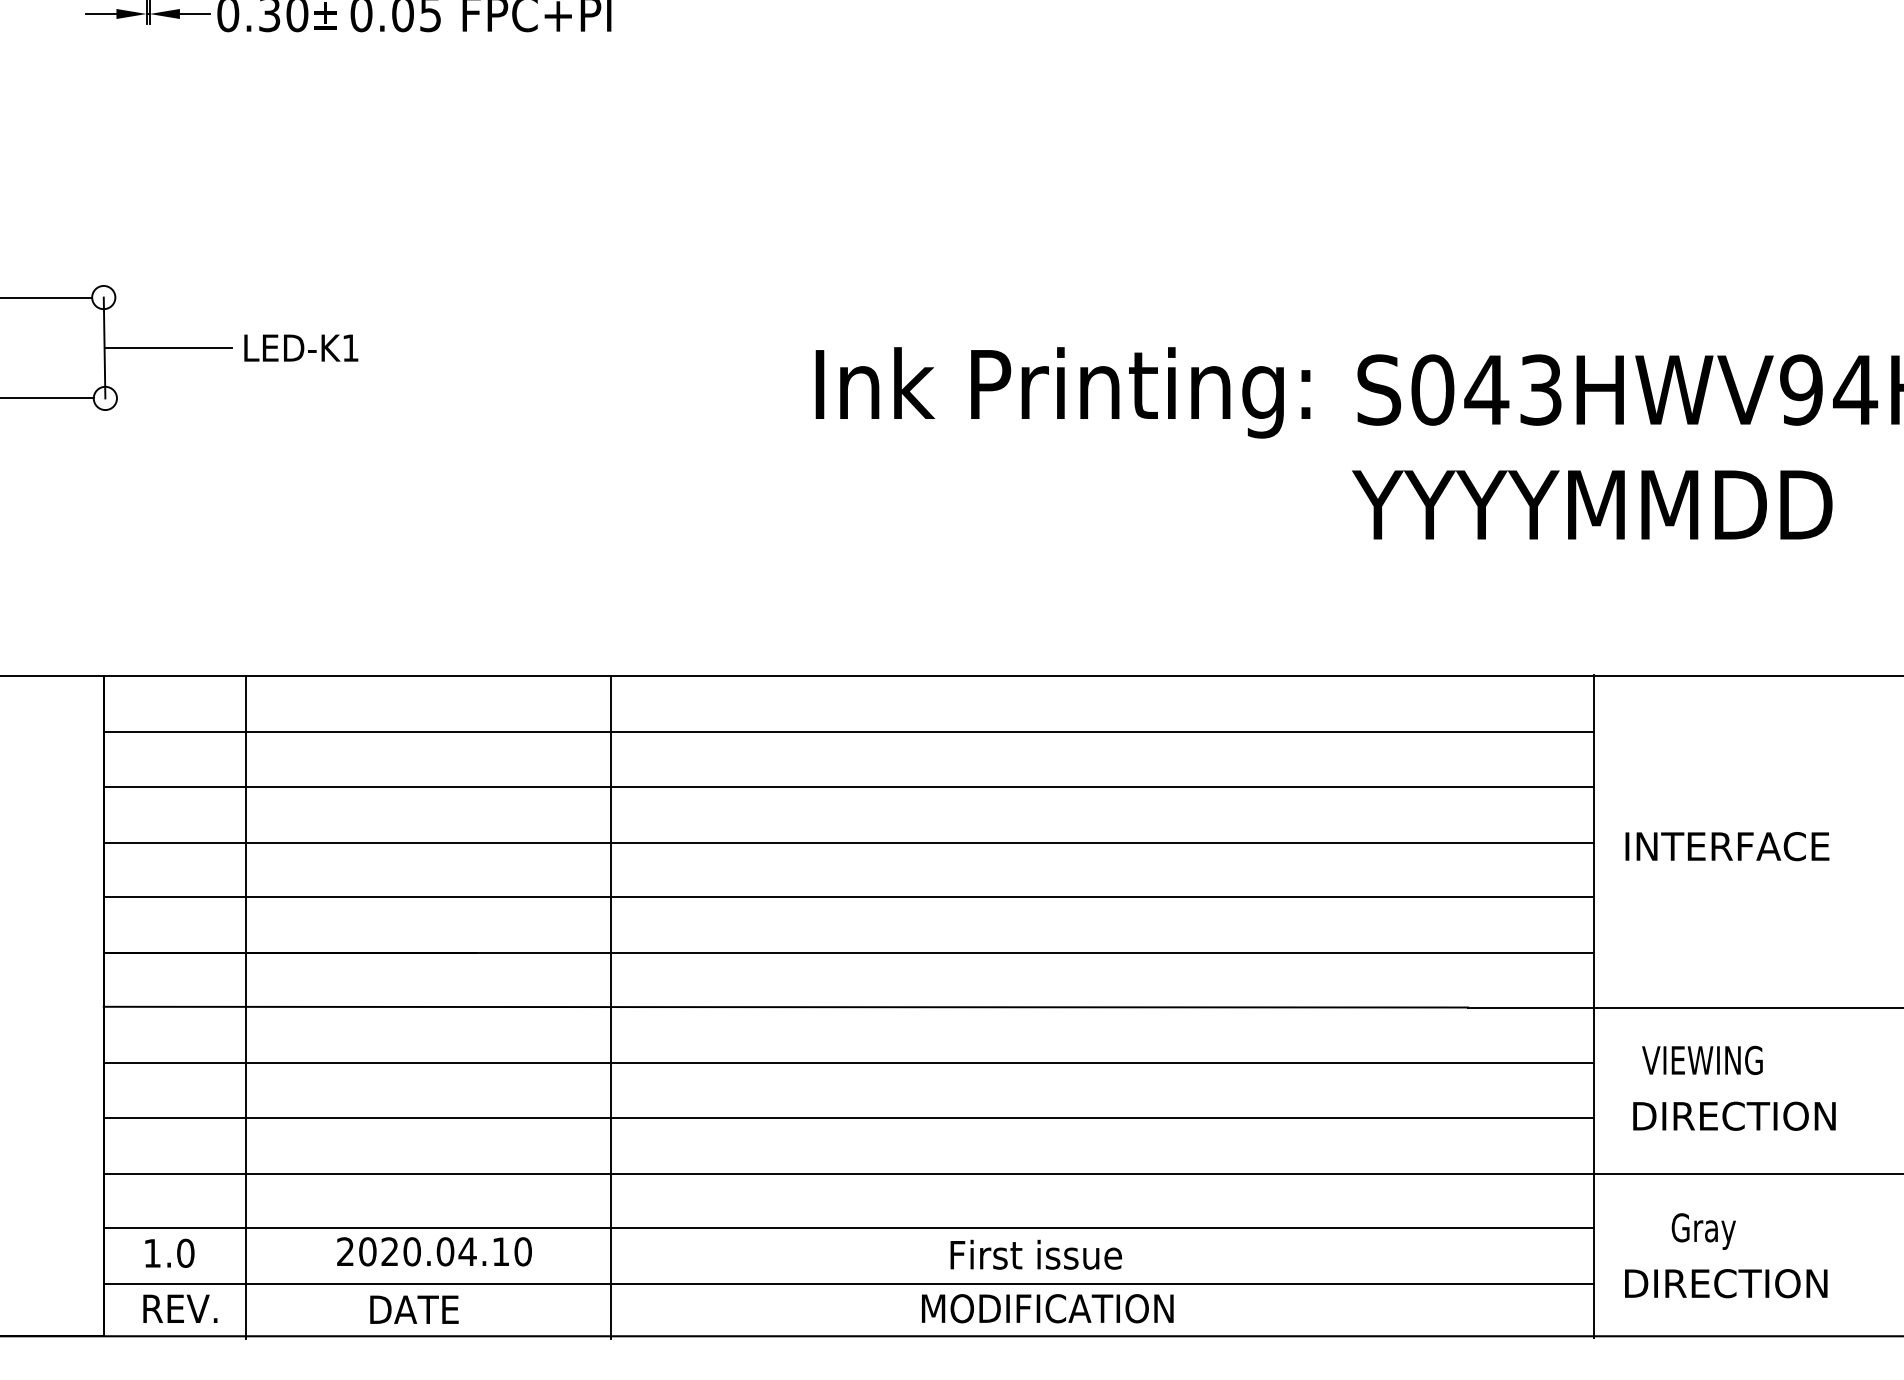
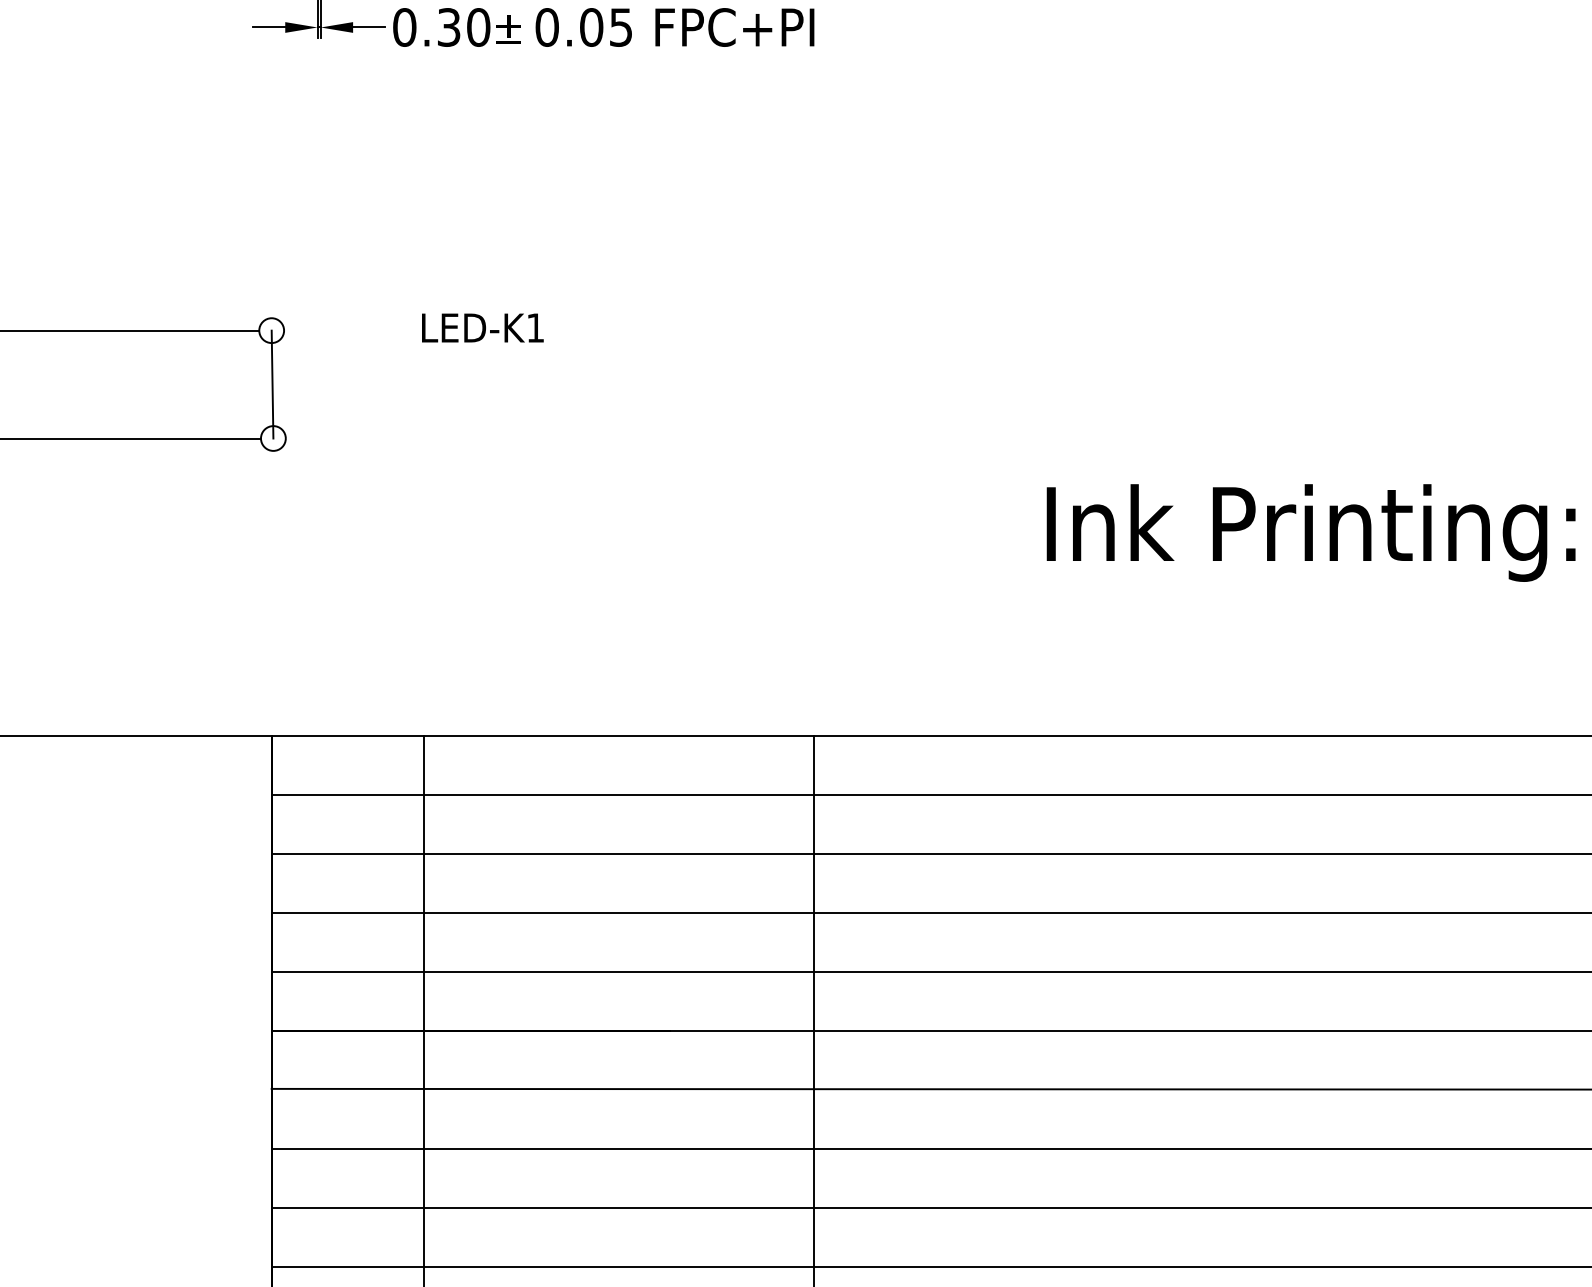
text: (301, 347) -> (483, 327), moved
line: (168, 348) -> (340, 385), removed
text: (1062, 392) -> (1310, 532), moved

